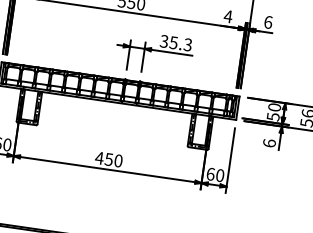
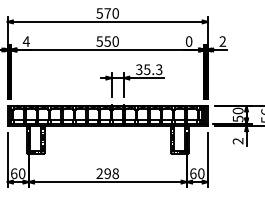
text: (227, 16) -> (188, 41), 4 -> 0
text: (267, 22) -> (222, 41), 6 -> 2
text: (268, 142) -> (237, 140), 6 -> 2
text: (108, 159) -> (107, 173), 450 -> 298

